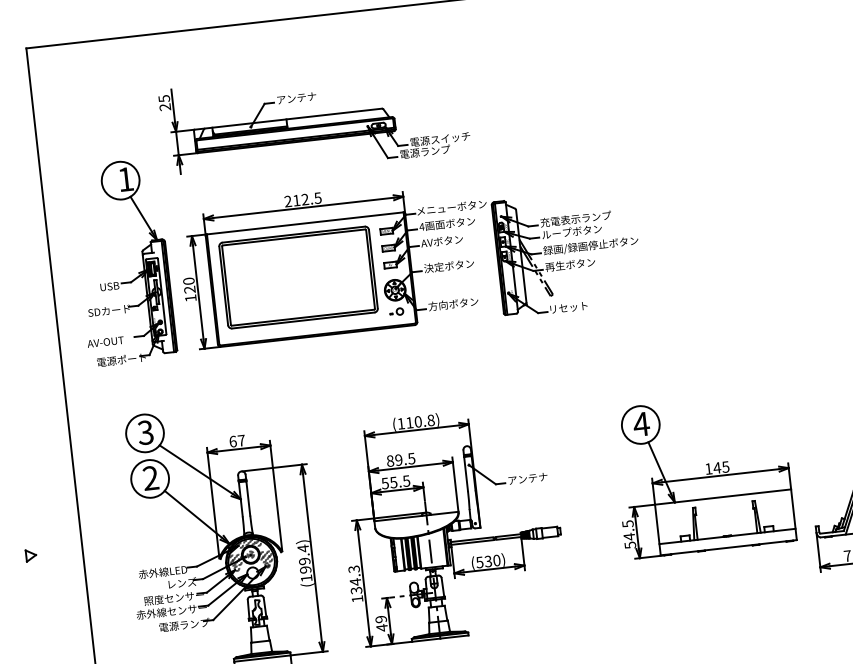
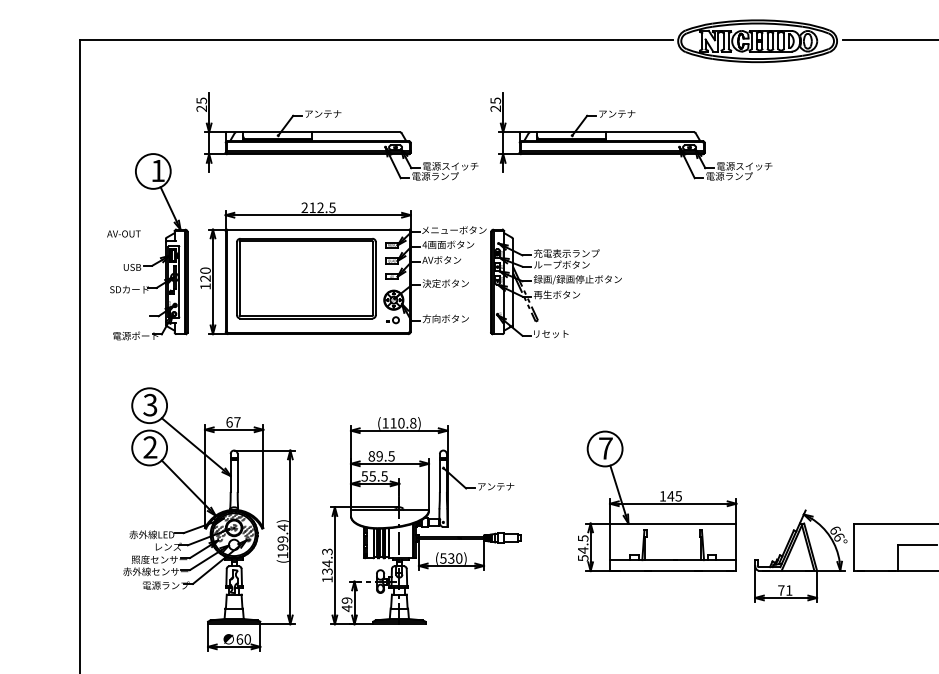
part: (631, 85) -> (631, 136), added
text: (105, 341) -> (123, 233), moved
text: (641, 424) -> (605, 448), 4 -> 7
part: (30, 555) -> (32, 505), removed

